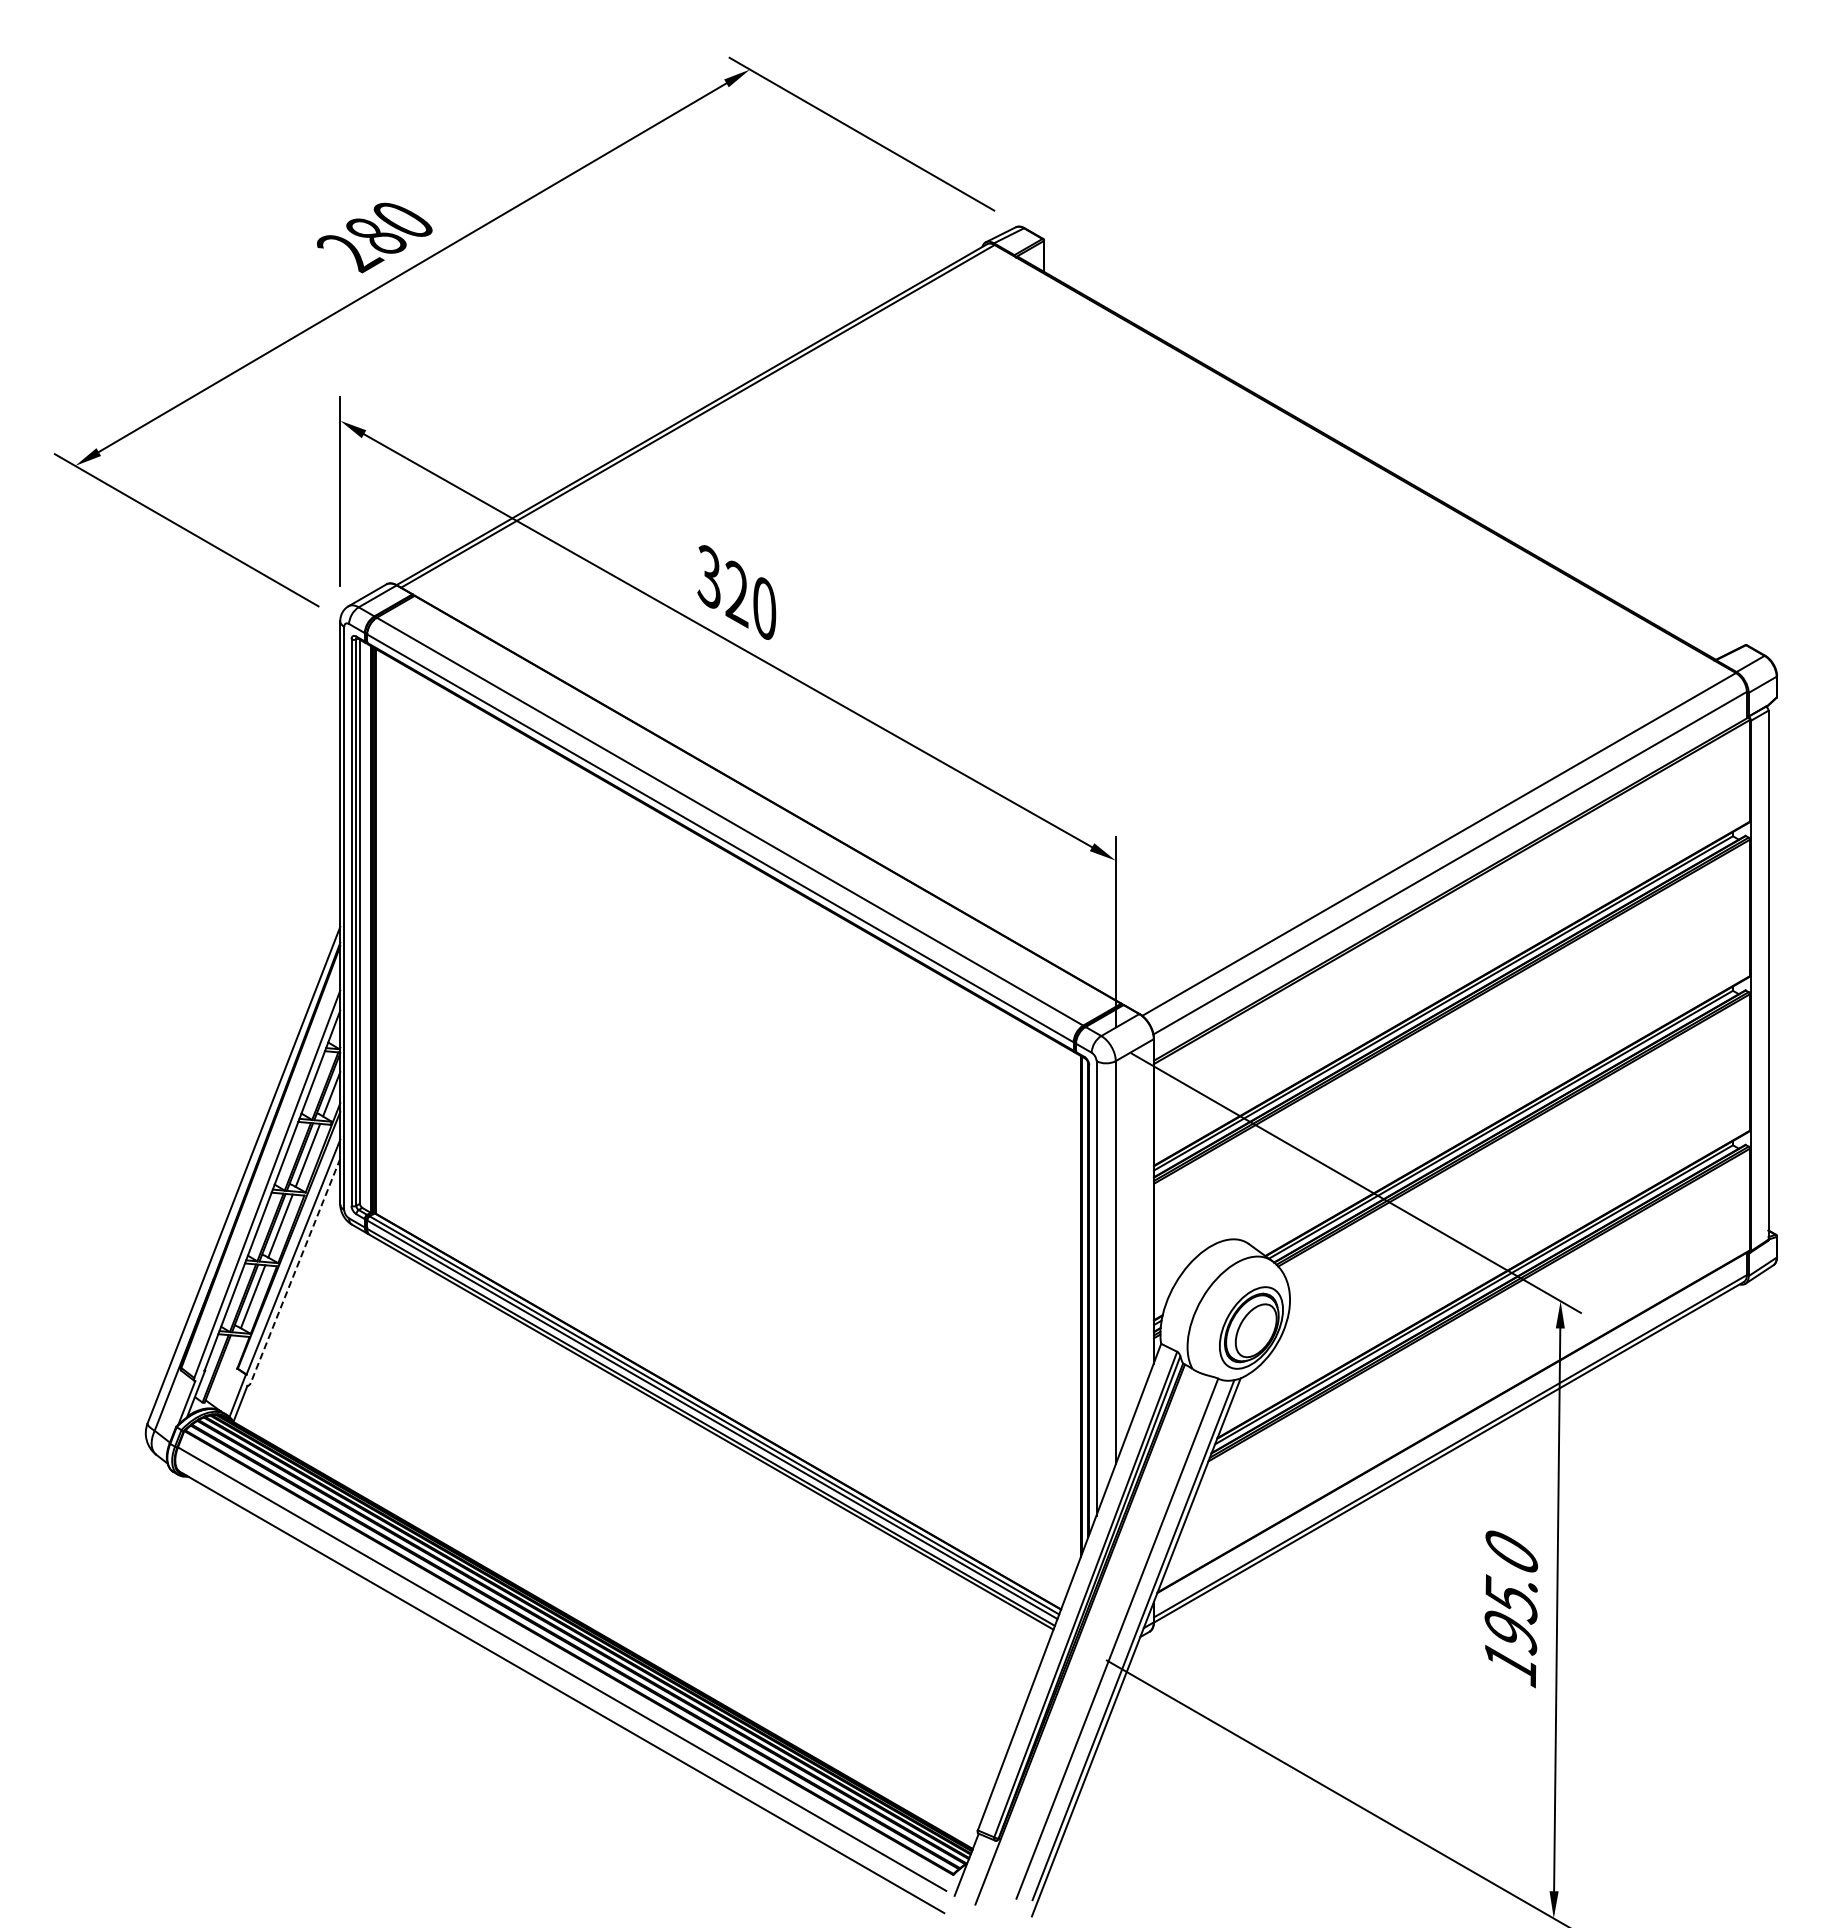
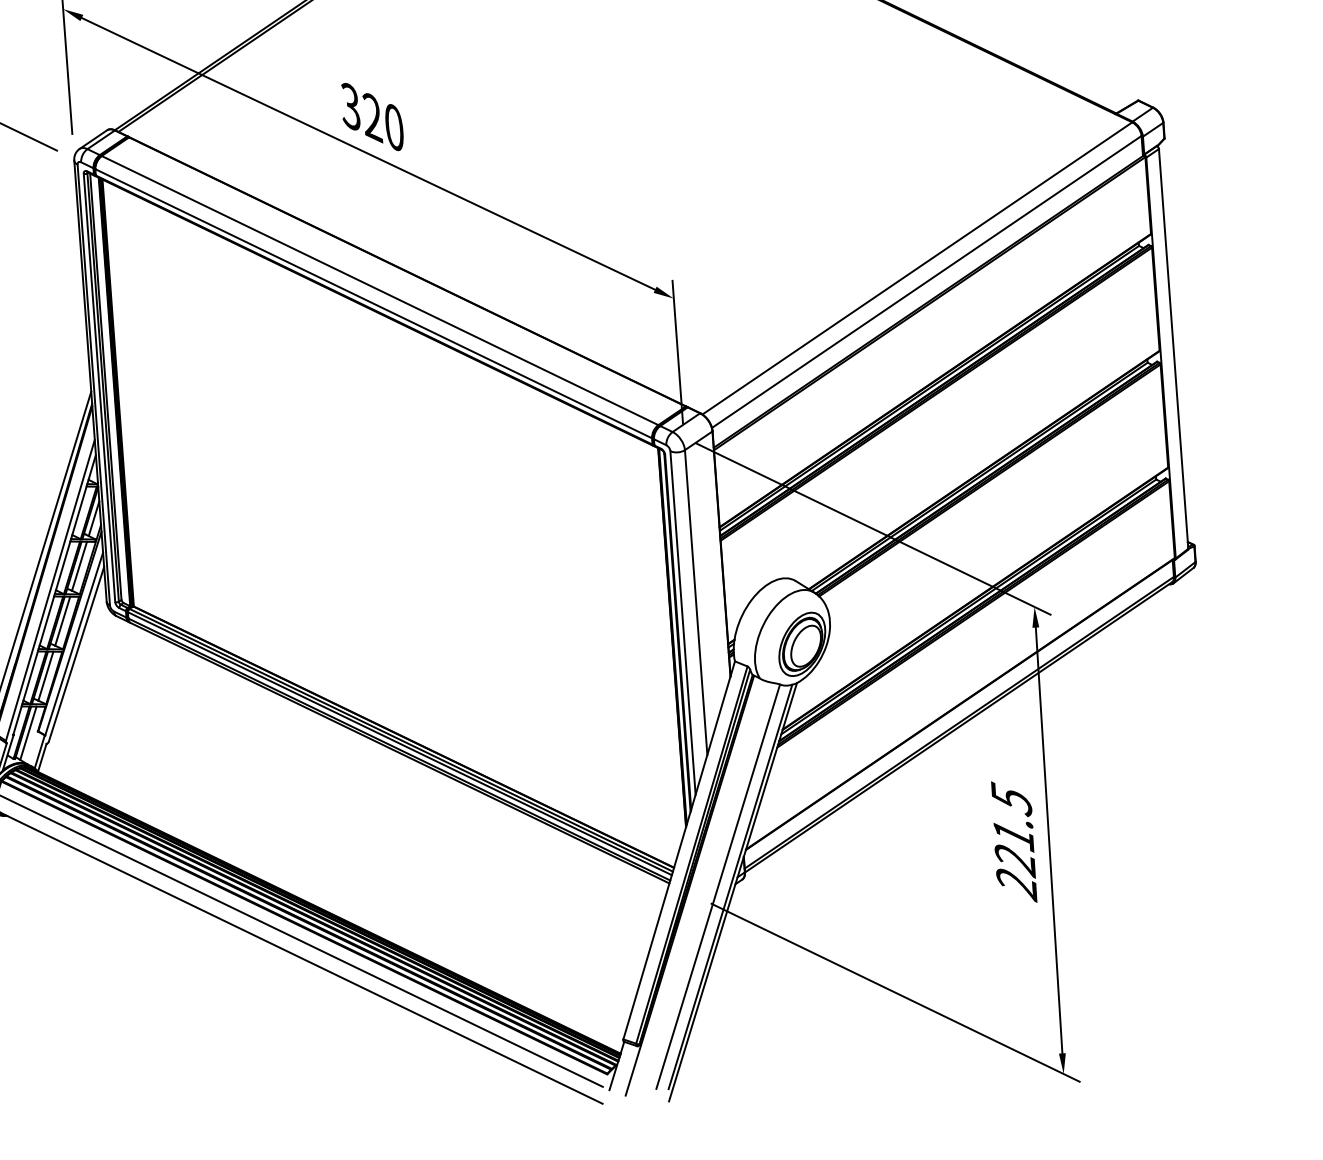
line: (295, 1270) -> (76, 653), dashed -> solid
line: (224, 1369) -> (28, 732), added
text: (1510, 1608) -> (1013, 842), 195.0 -> 221.5

